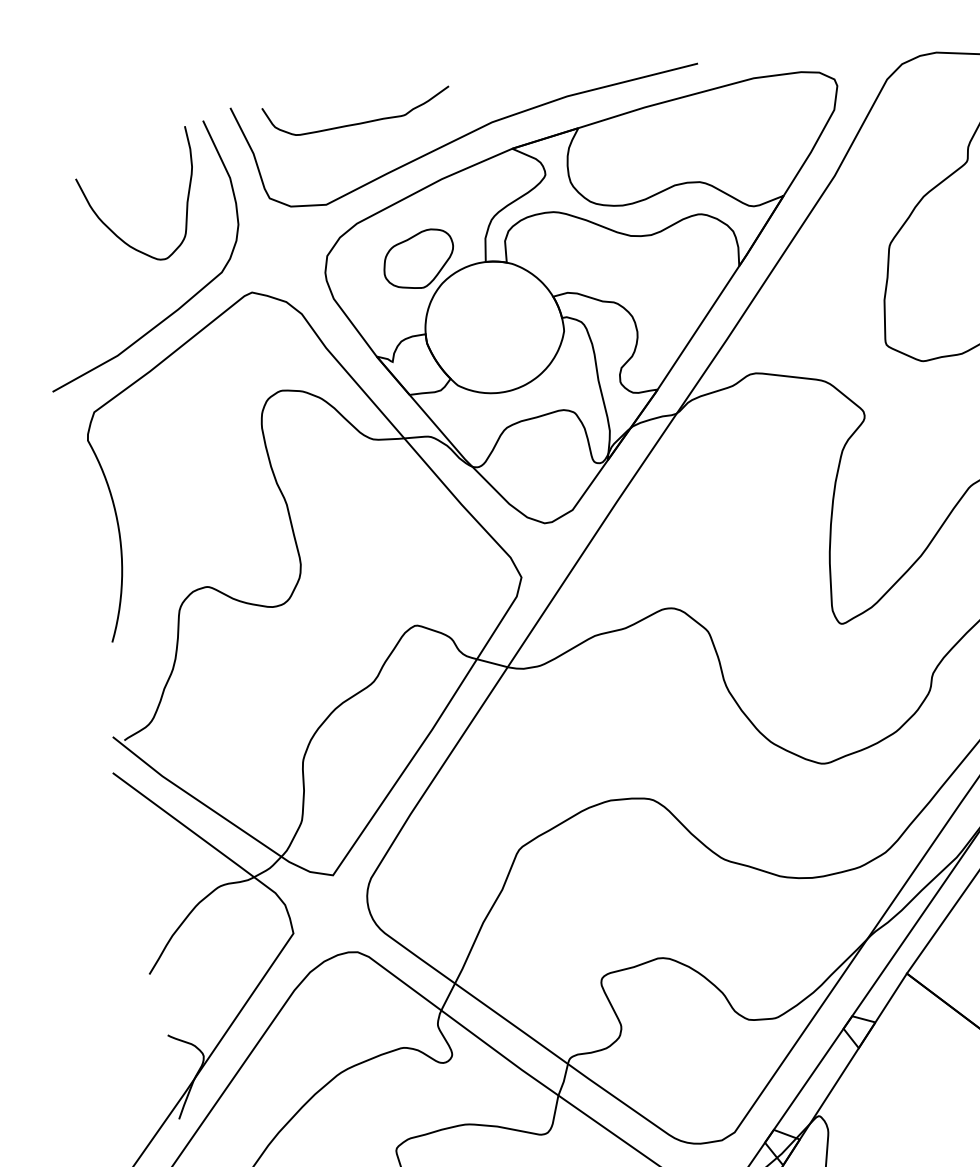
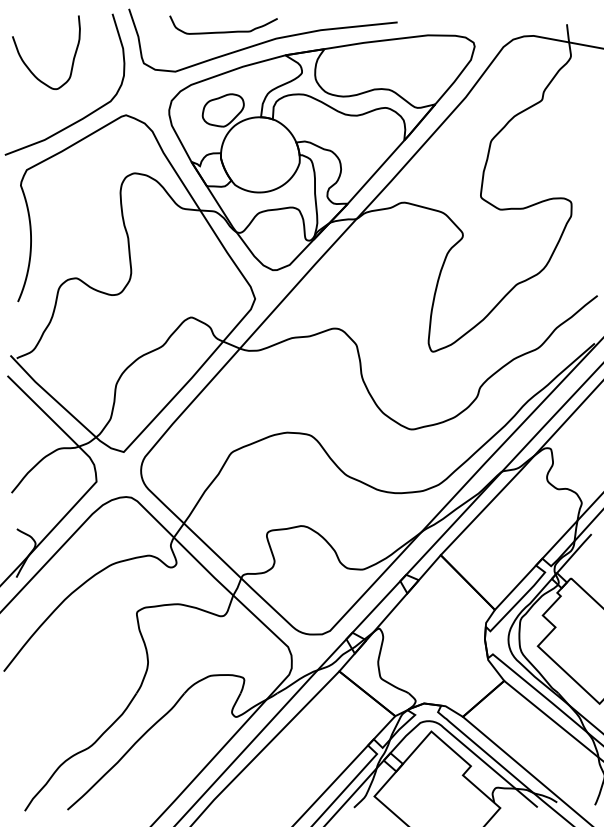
curve: (358, 122) -> (223, 31), moved
curve: (110, 227) -> (28, 66), moved

